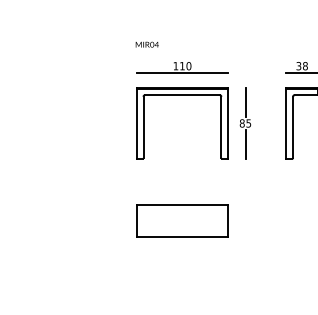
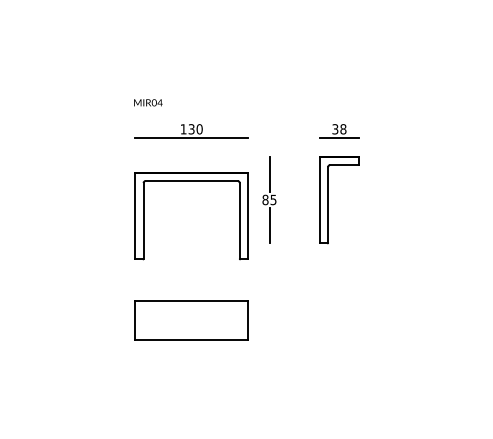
text: (182, 66) -> (191, 129), 110 -> 130
part: (182, 95) -> (191, 181), moved

